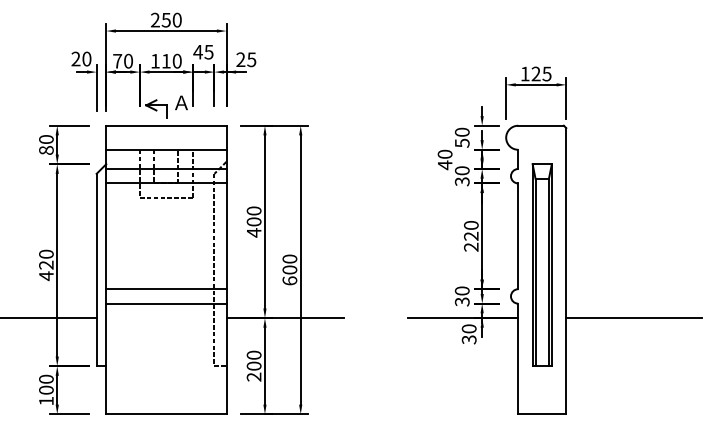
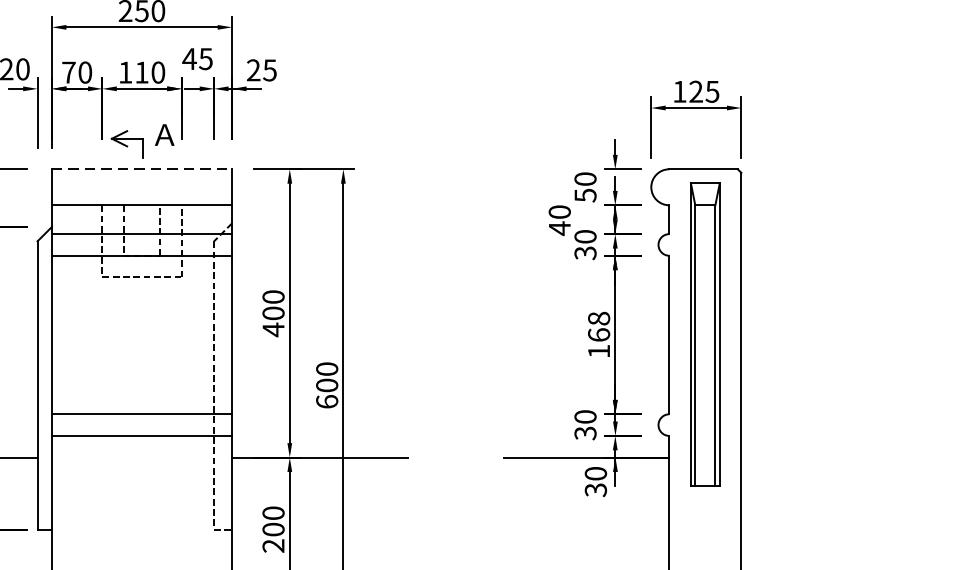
line: (166, 125) -> (142, 168), solid -> dashed
text: (471, 236) -> (599, 335), 220 -> 168
part: (541, 264) -> (704, 333), moved
line: (634, 318) -> (843, 458), removed

